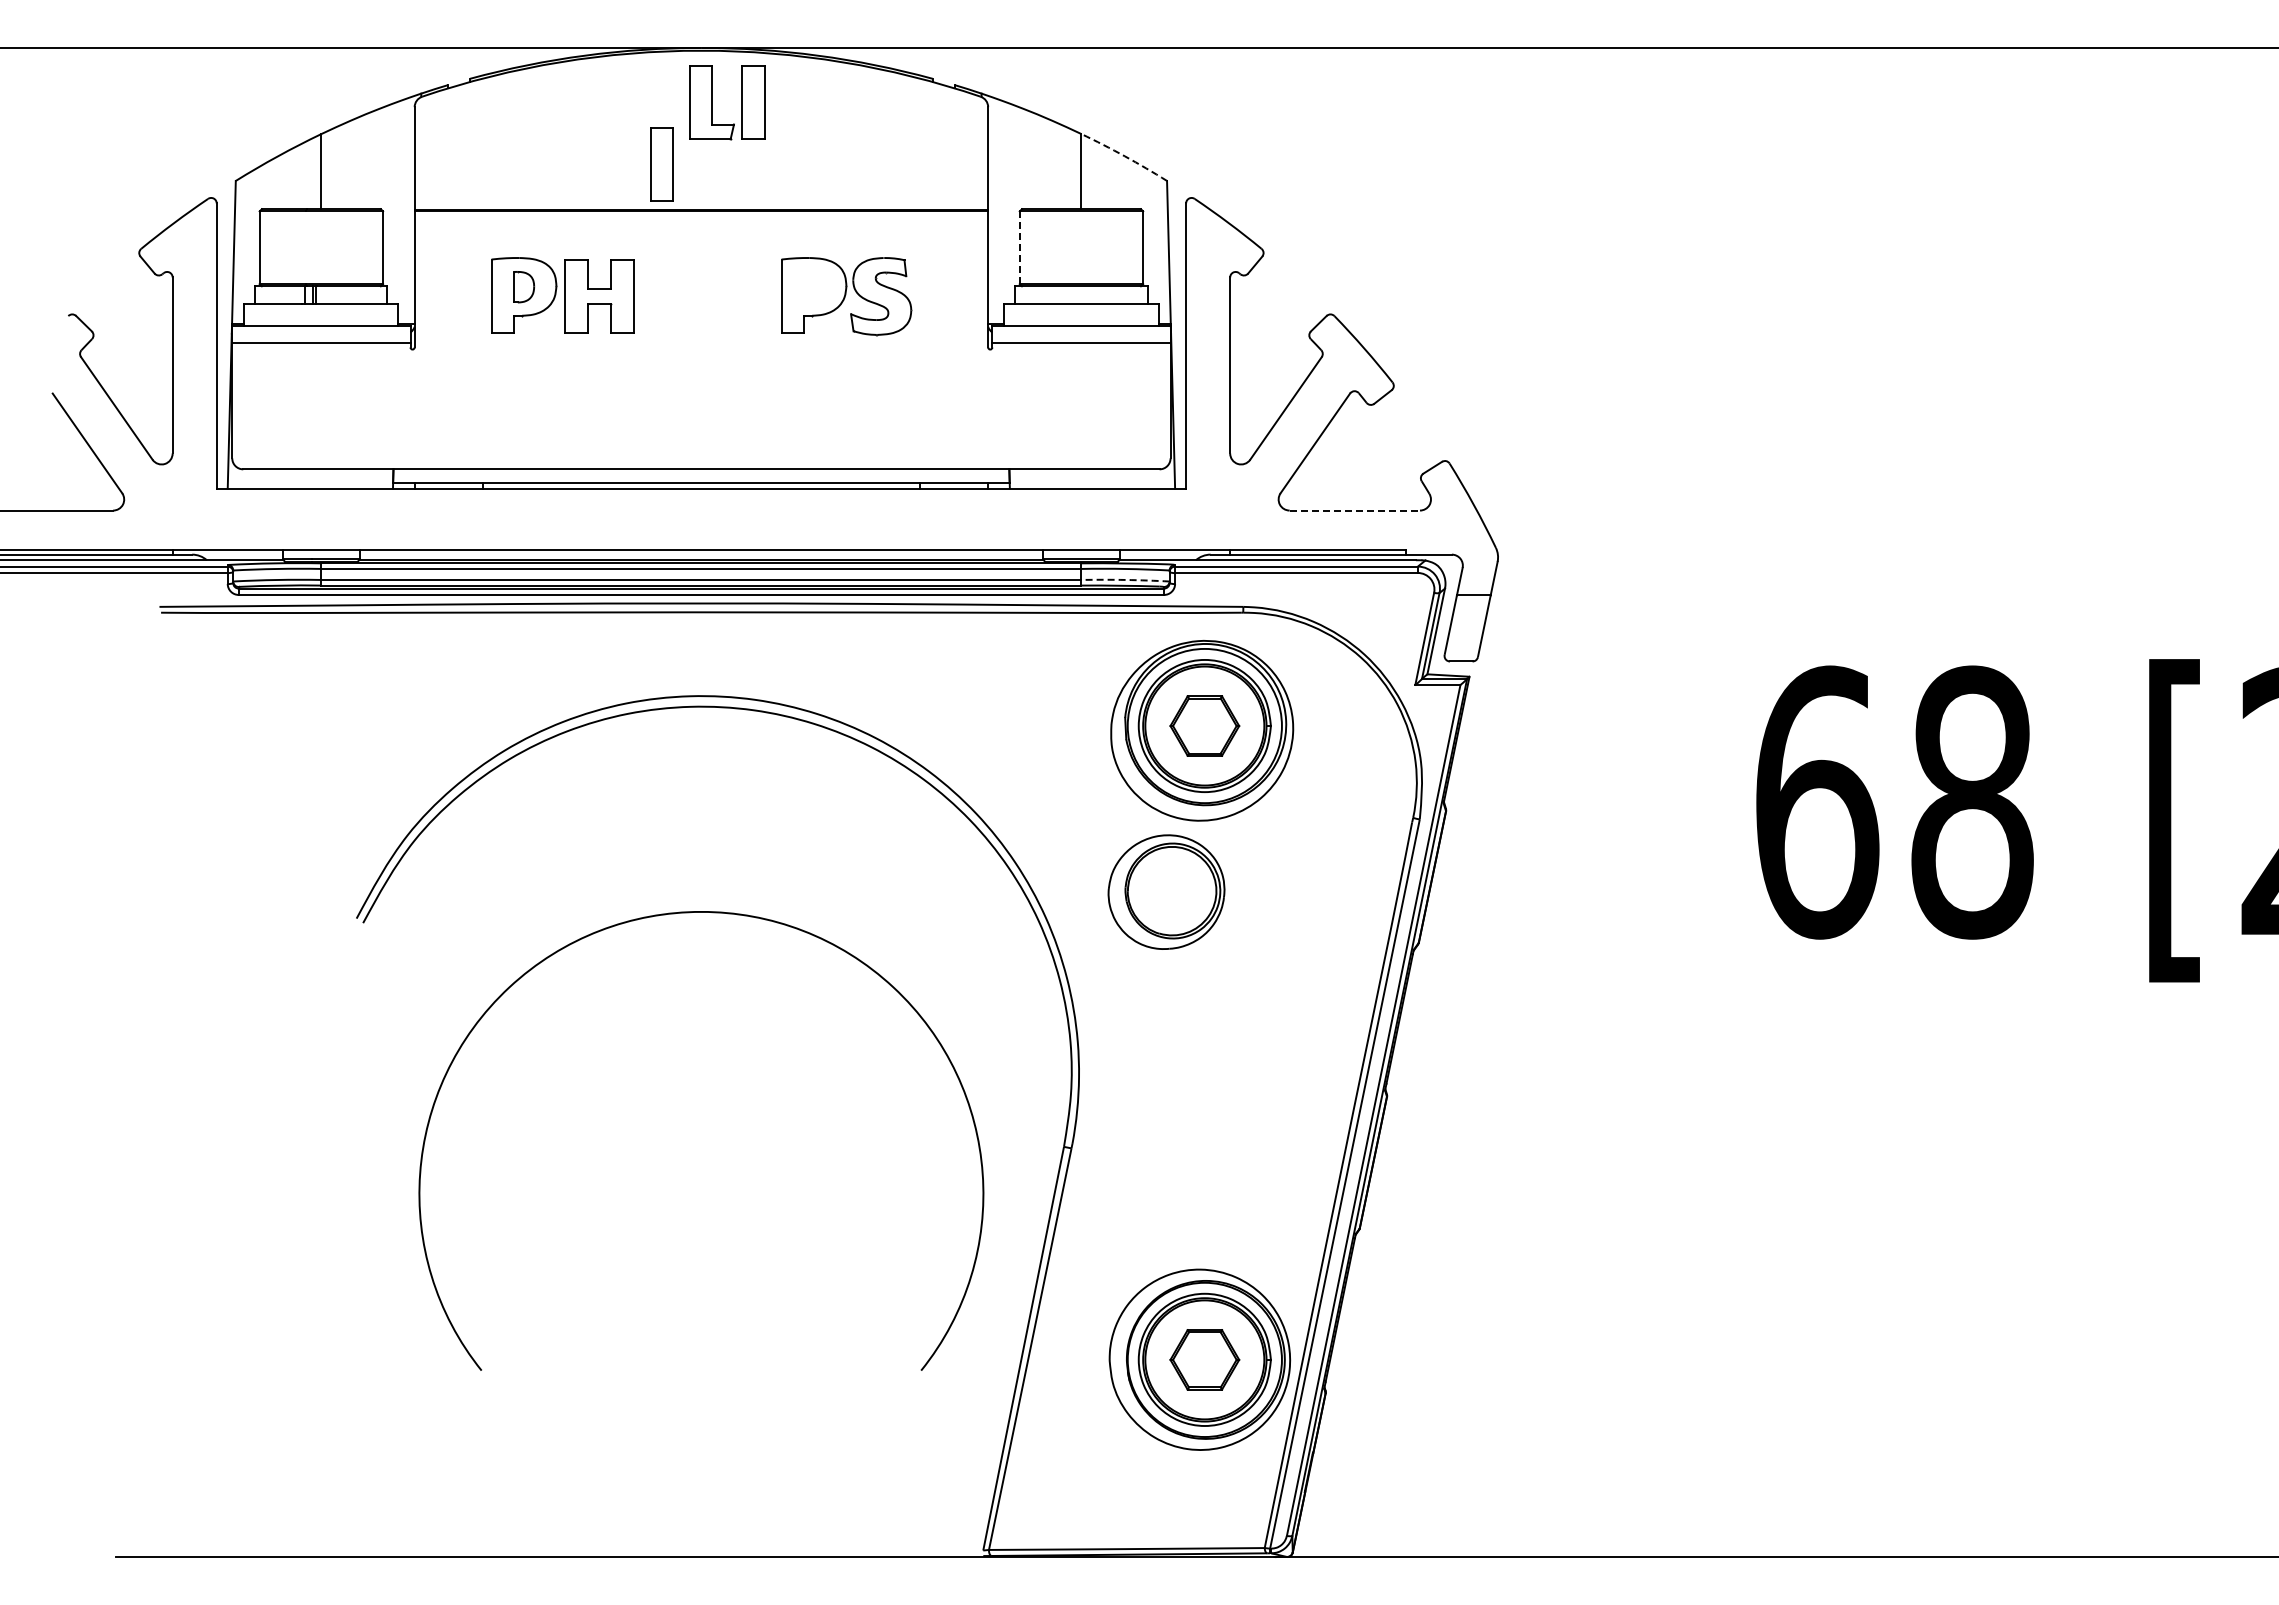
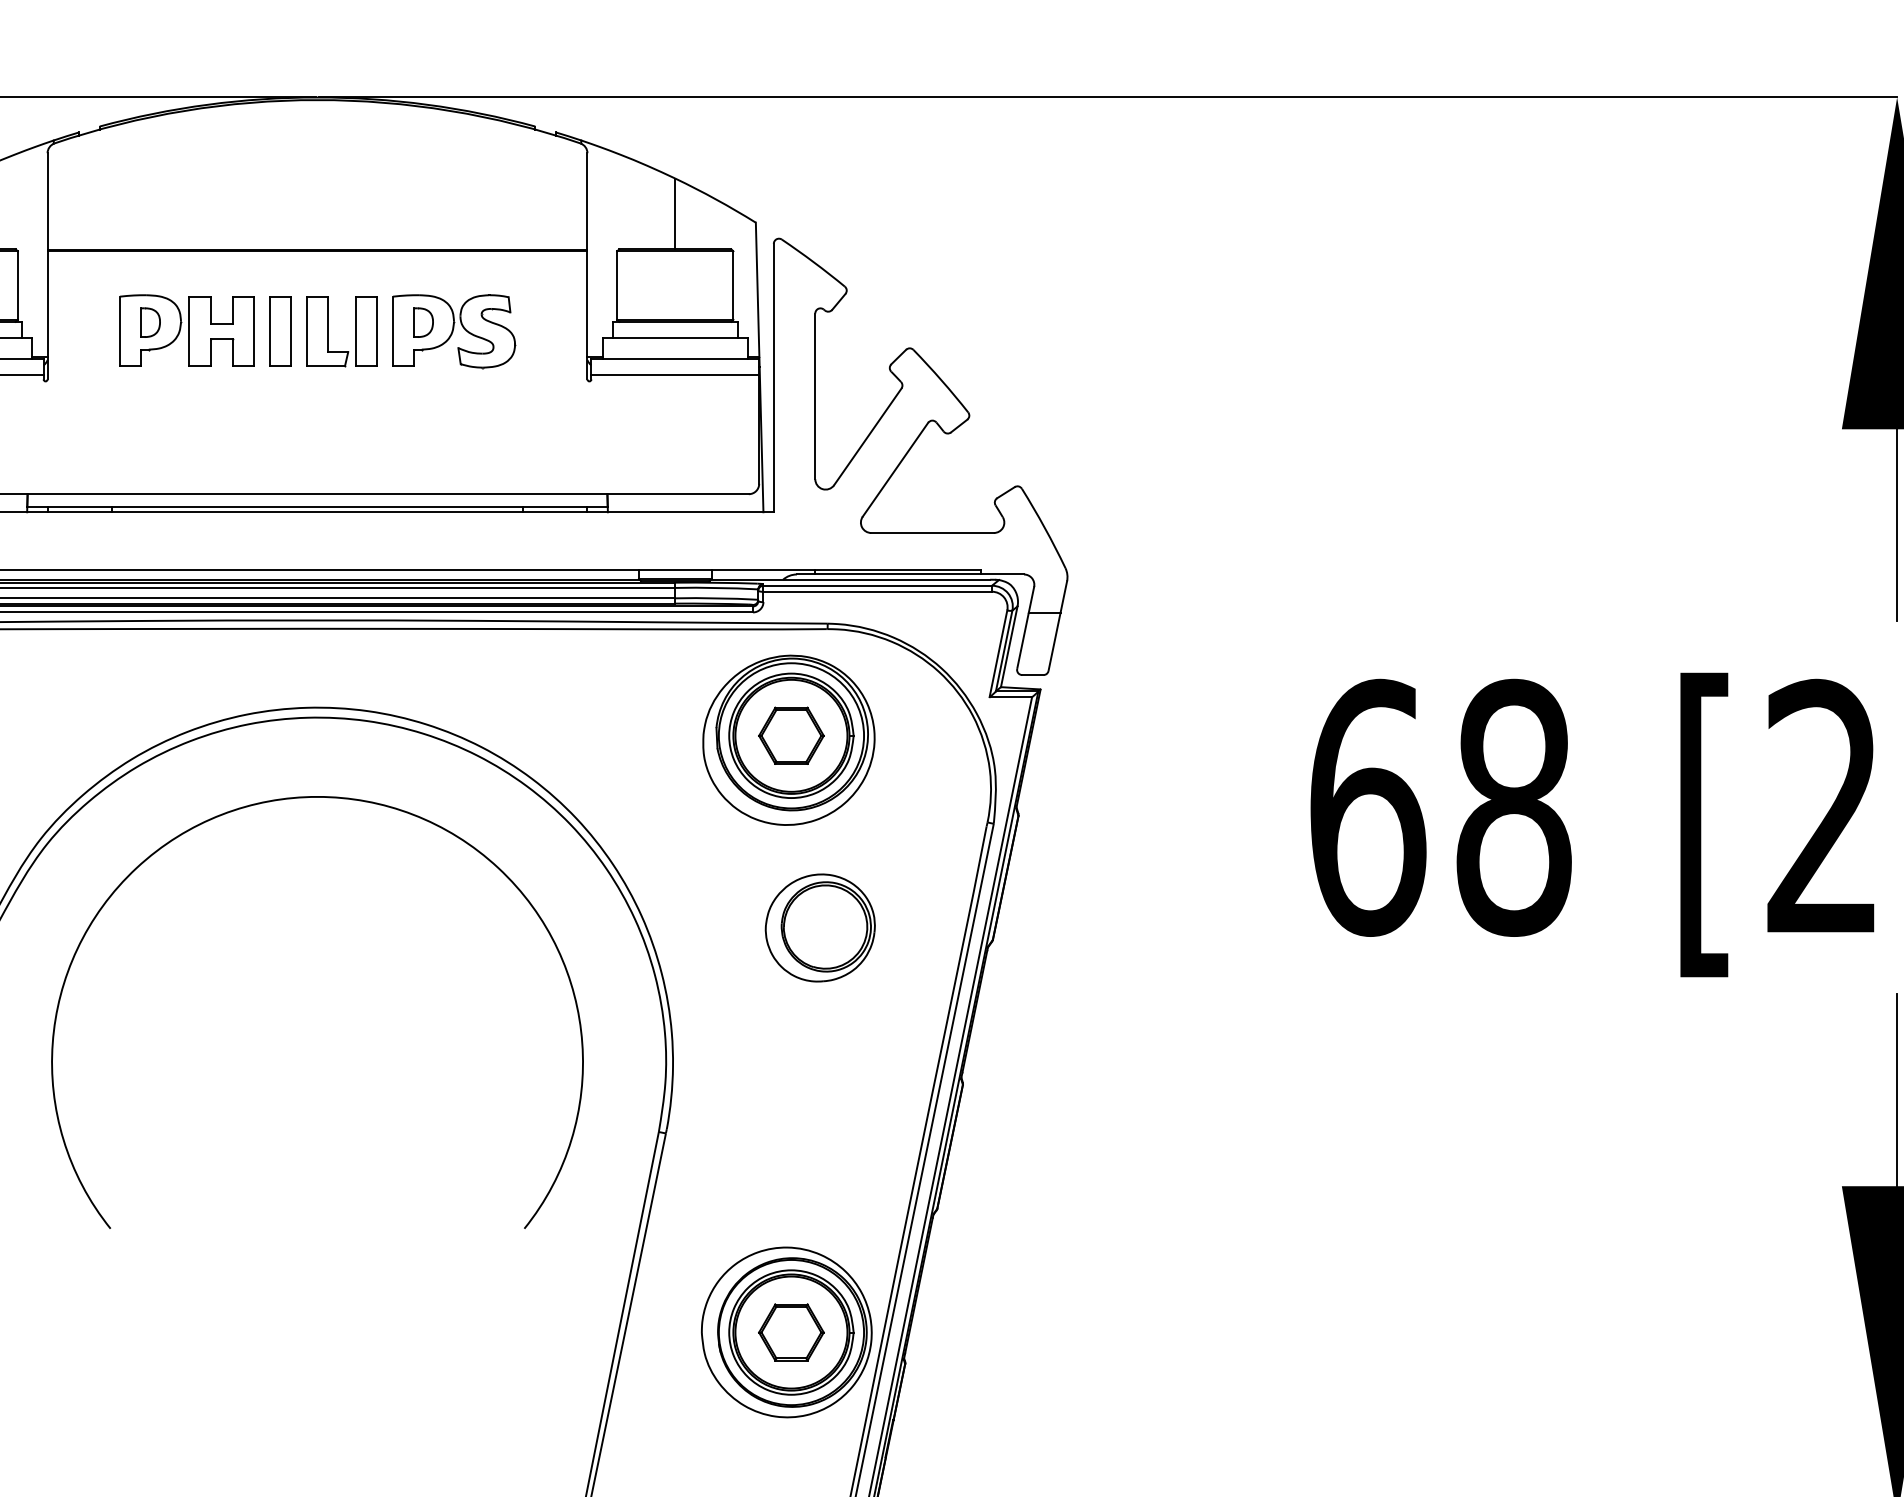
part: (741, 102) -> (355, 331), moved
arc: (1124, 156) -> (715, 199), dashed -> solid
part: (661, 164) -> (279, 331), moved
line: (1019, 248) -> (616, 286), dashed -> solid
part: (814, 287) -> (423, 322), added
line: (1355, 510) -> (933, 532), dashed -> solid
arc: (1125, 579) -> (716, 597), dashed -> solid
part: (1166, 891) -> (820, 927), moved
arc: (690, 913) -> (307, 798), moved

